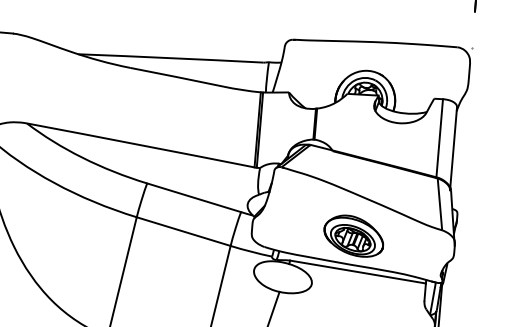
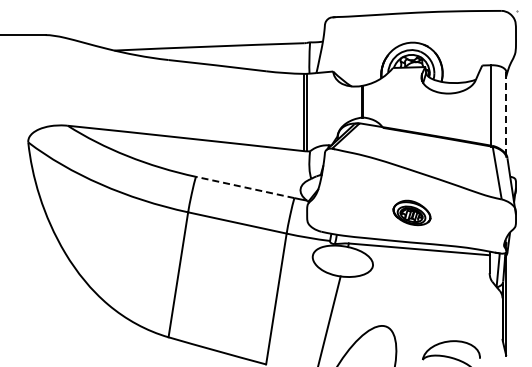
line: (453, 149) -> (506, 115), solid -> dashed
line: (193, 197) -> (244, 187), solid -> dashed
part: (353, 235) -> (411, 212), size x0.6

